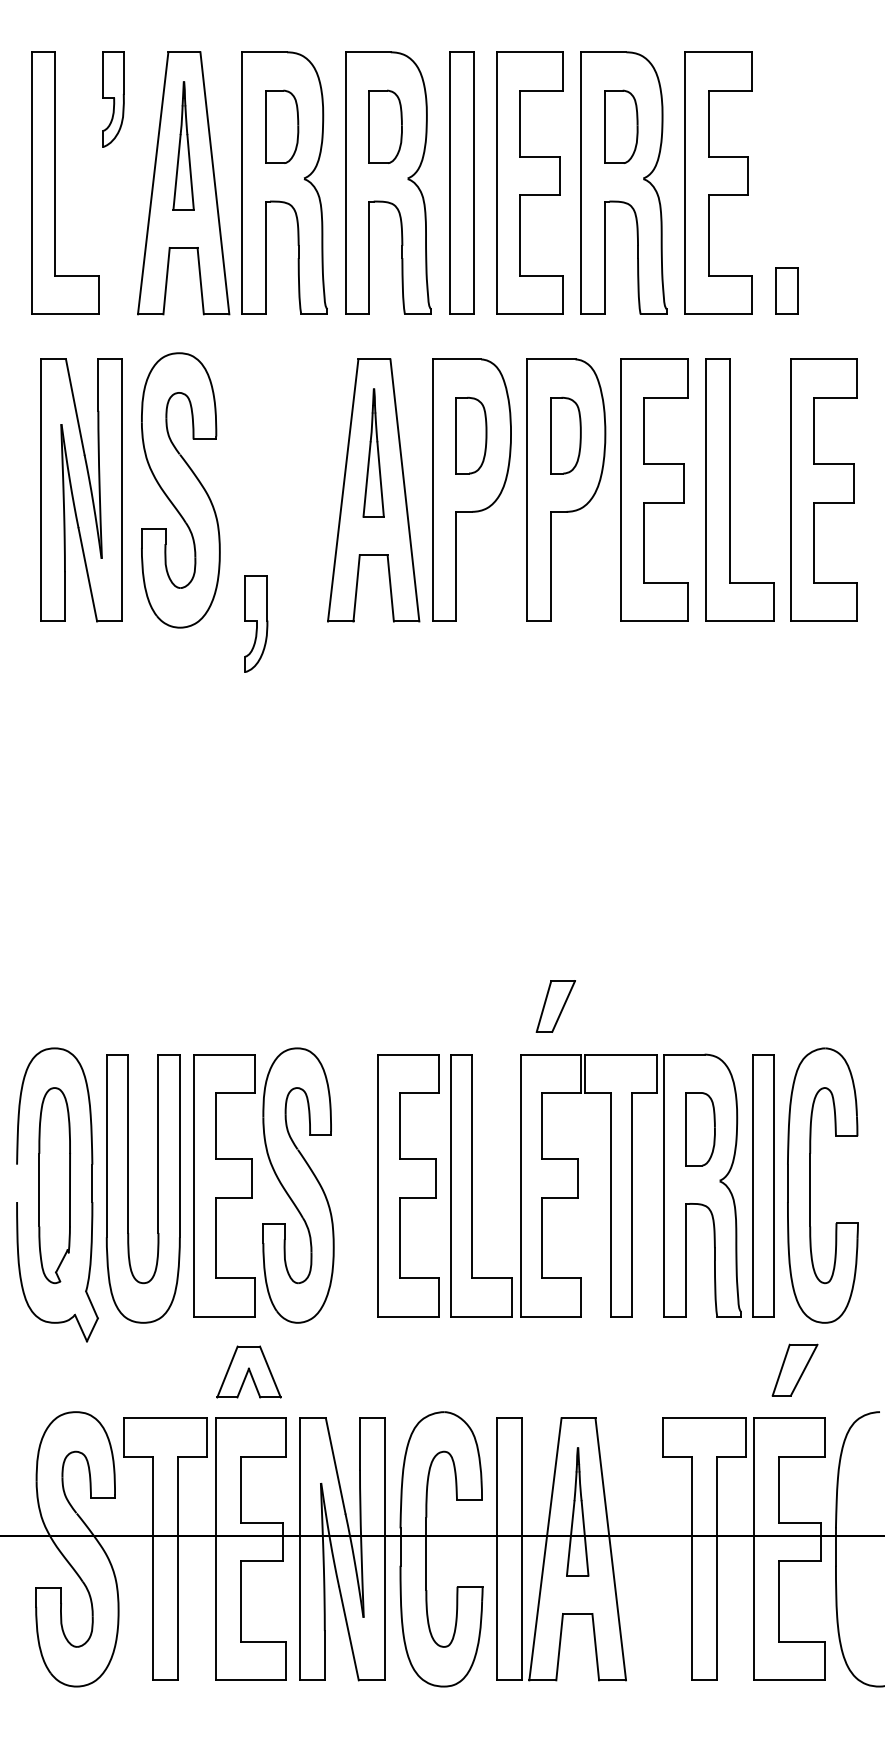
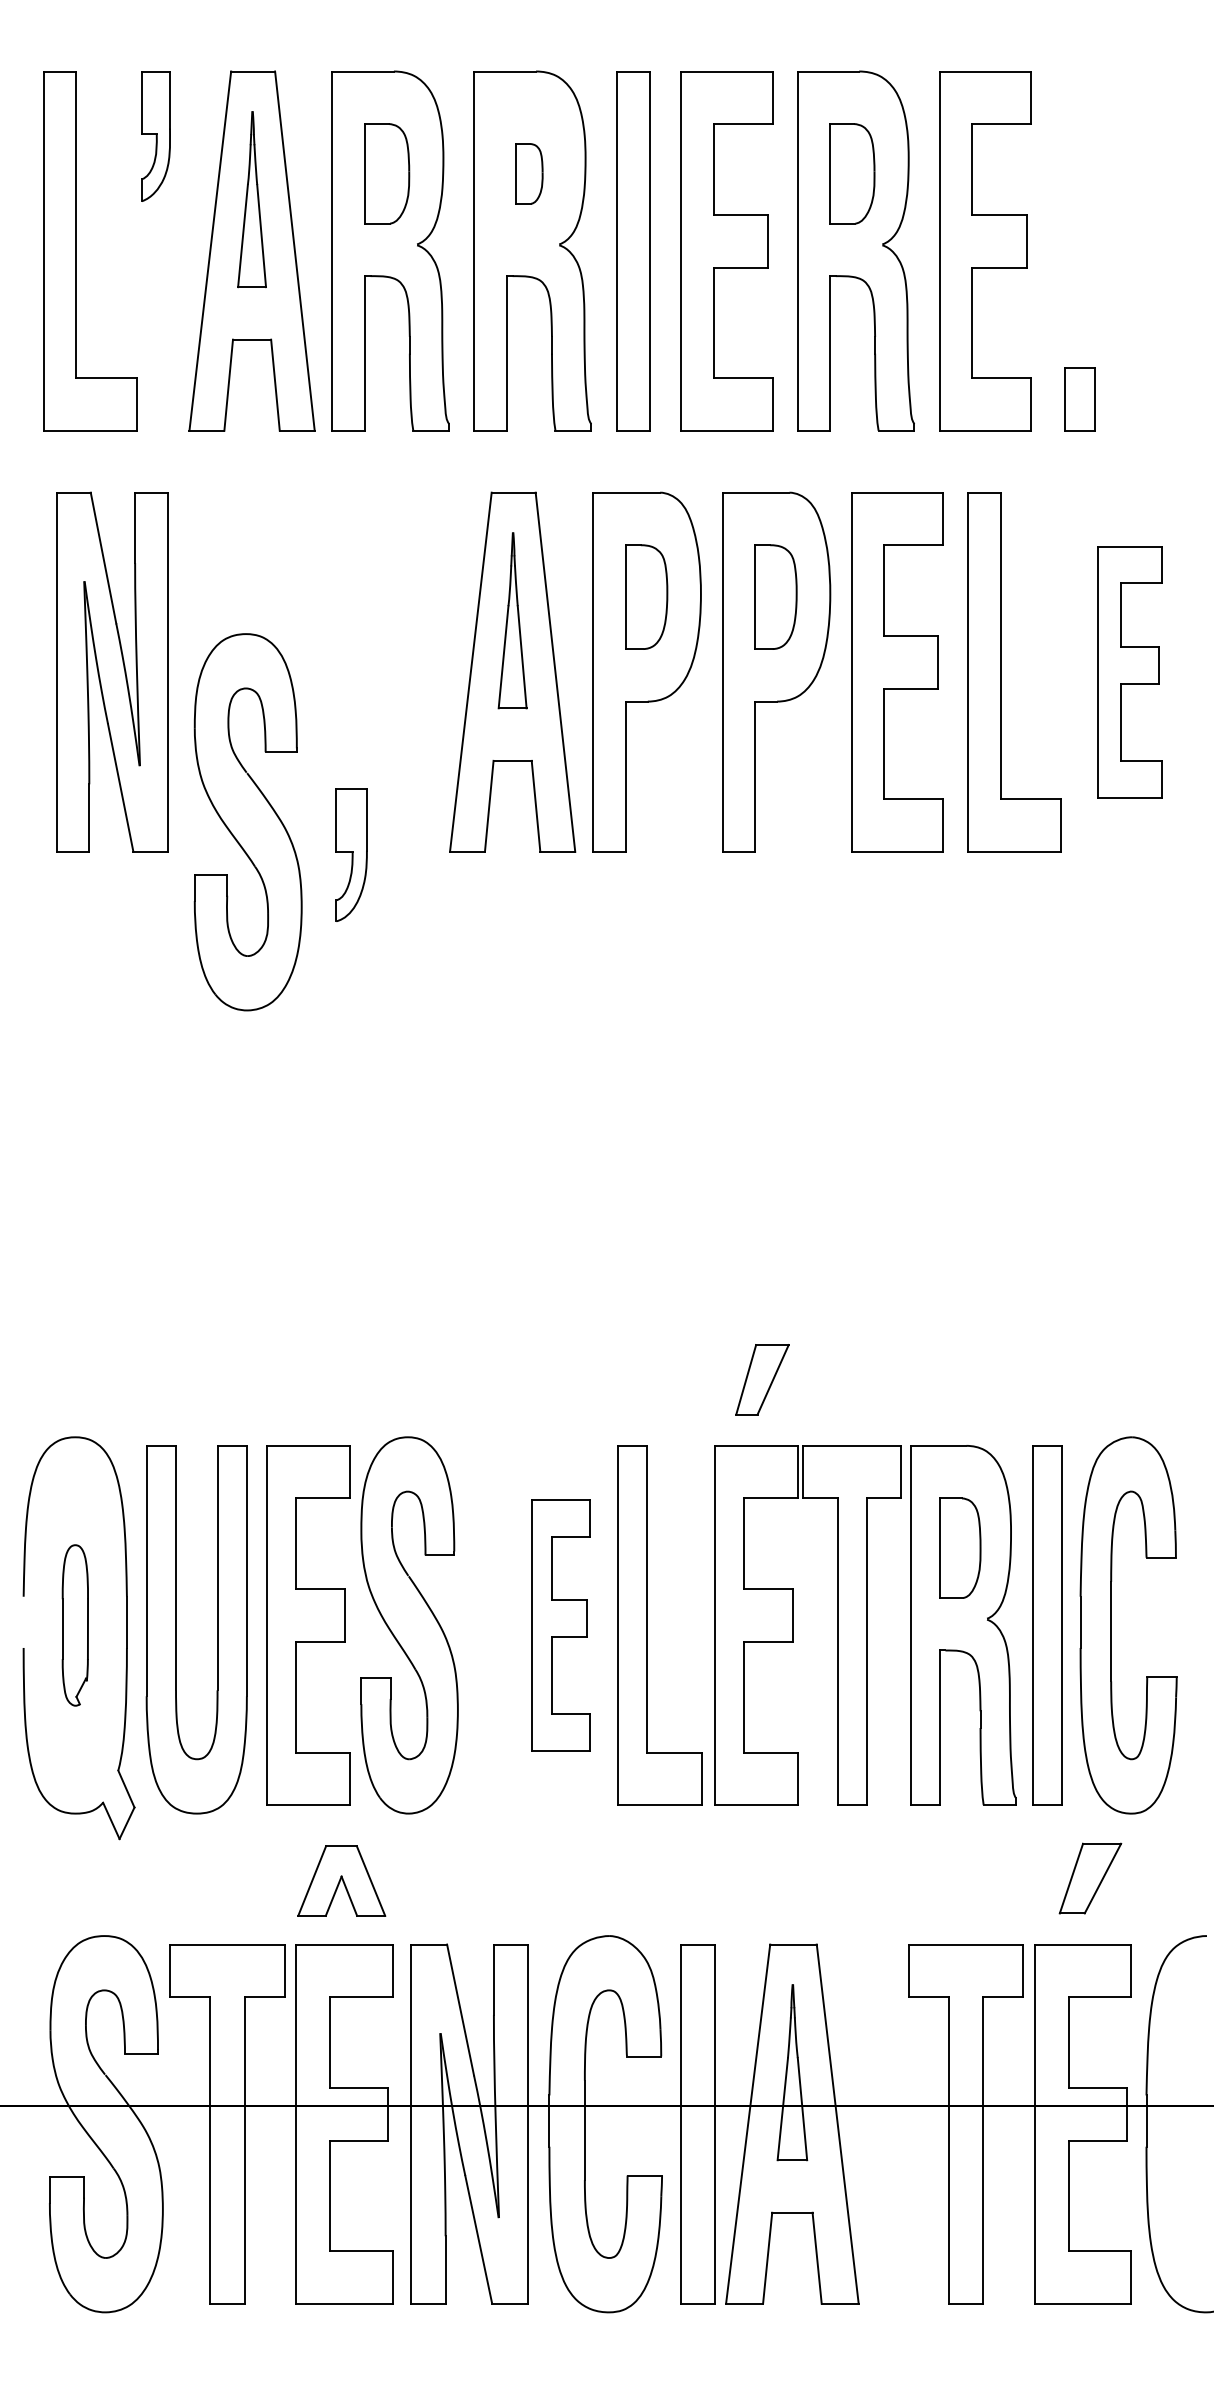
part: (385, 126) -> (529, 173), size x0.6
part: (180, 490) -> (247, 822), moved
part: (823, 490) -> (1129, 672), size x0.7
part: (54, 1185) -> (75, 1625), size x0.6
part: (408, 1185) -> (560, 1625), size x0.7

